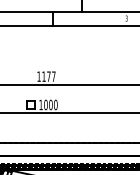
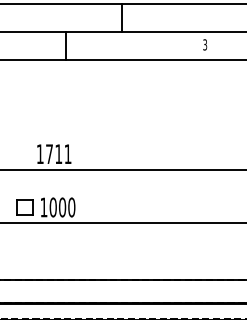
text: (48, 76) -> (58, 153), 1177 -> 1711

